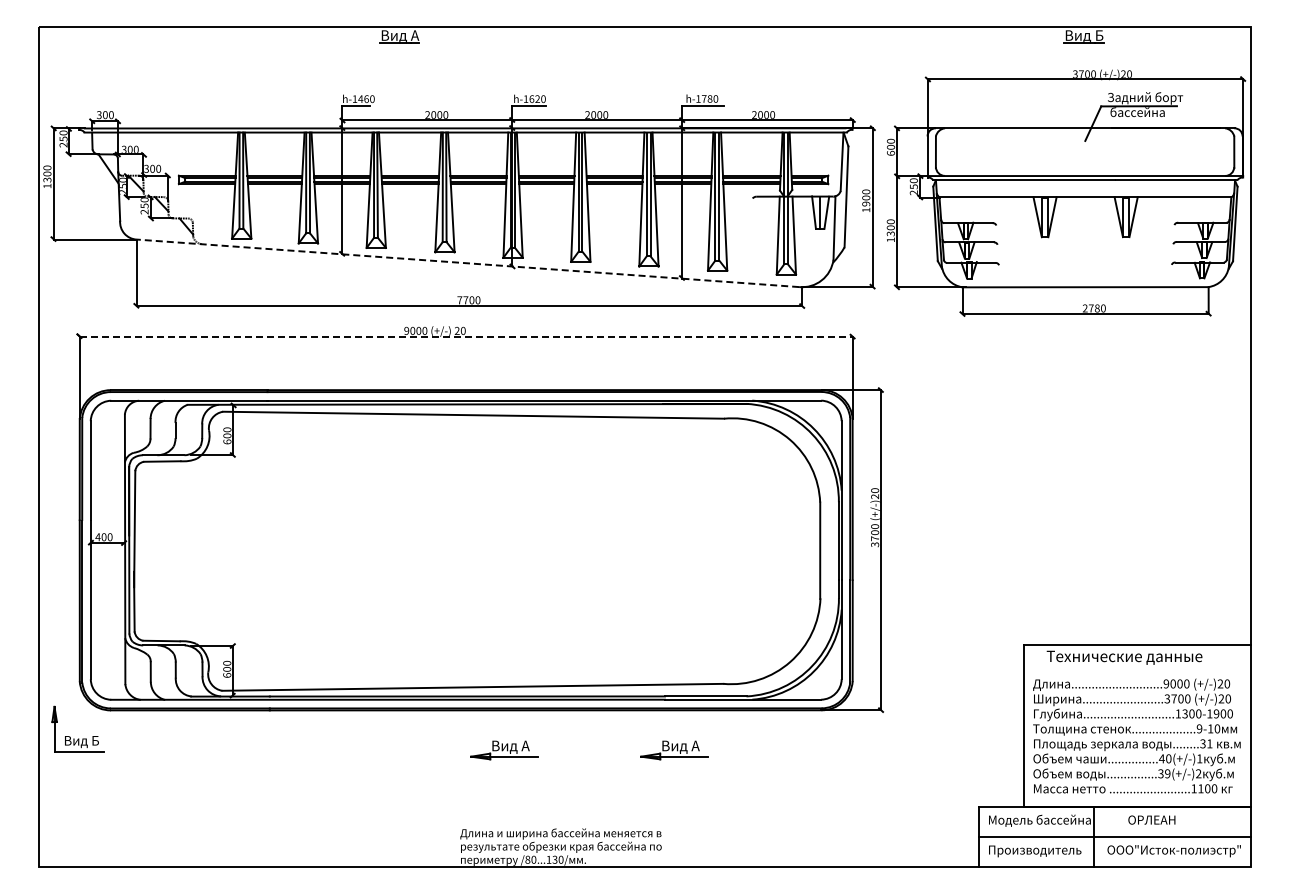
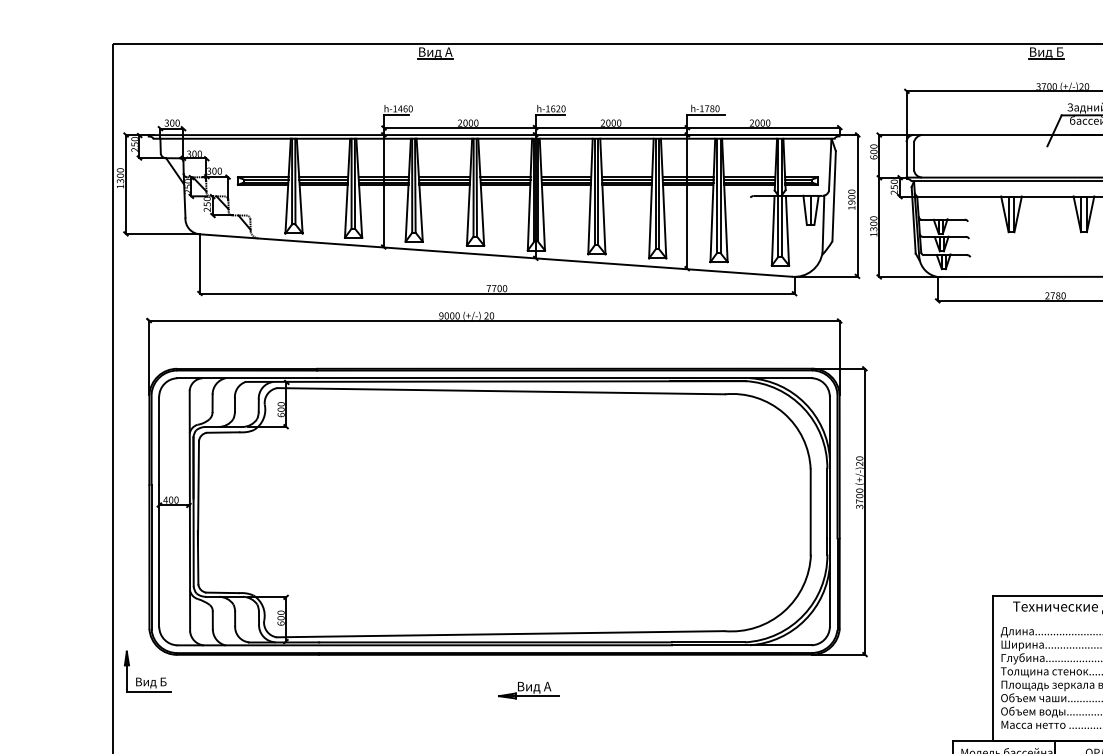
line: (467, 263) -> (495, 255), dashed -> solid
line: (466, 336) -> (494, 320), dashed -> solid
part: (674, 750) -> (680, 690), removed

